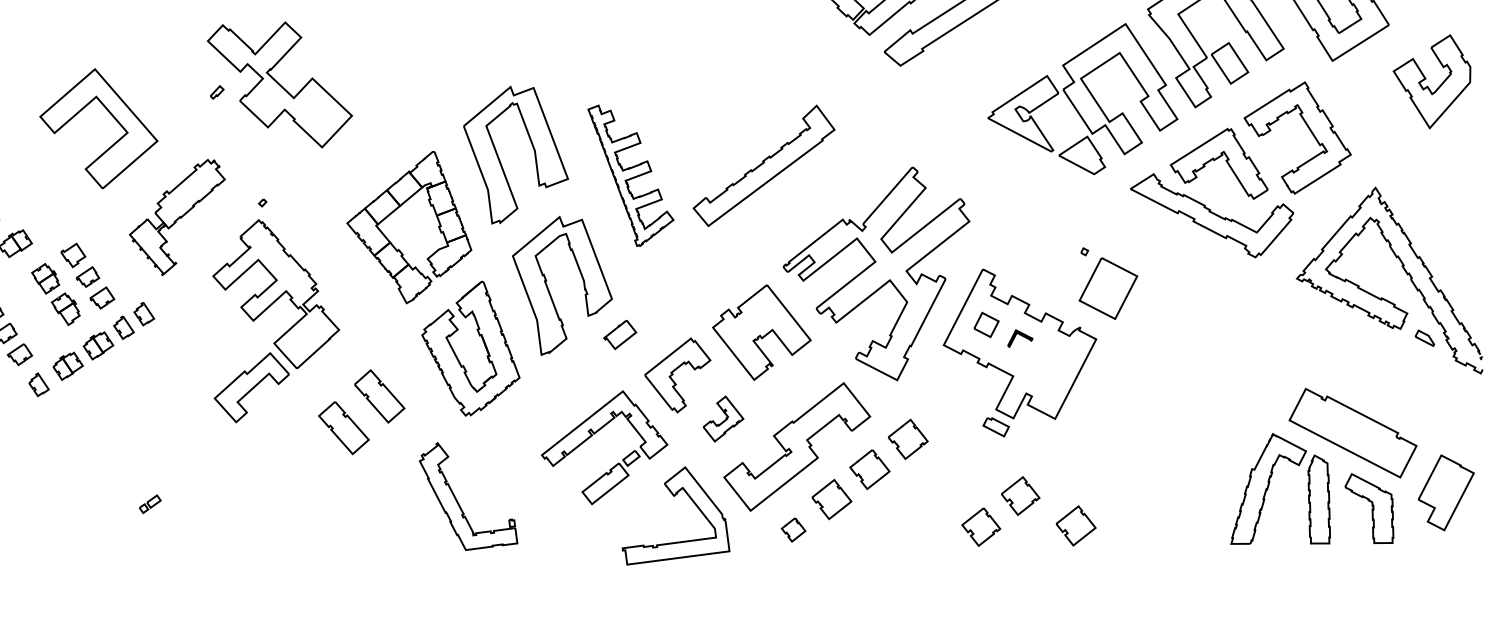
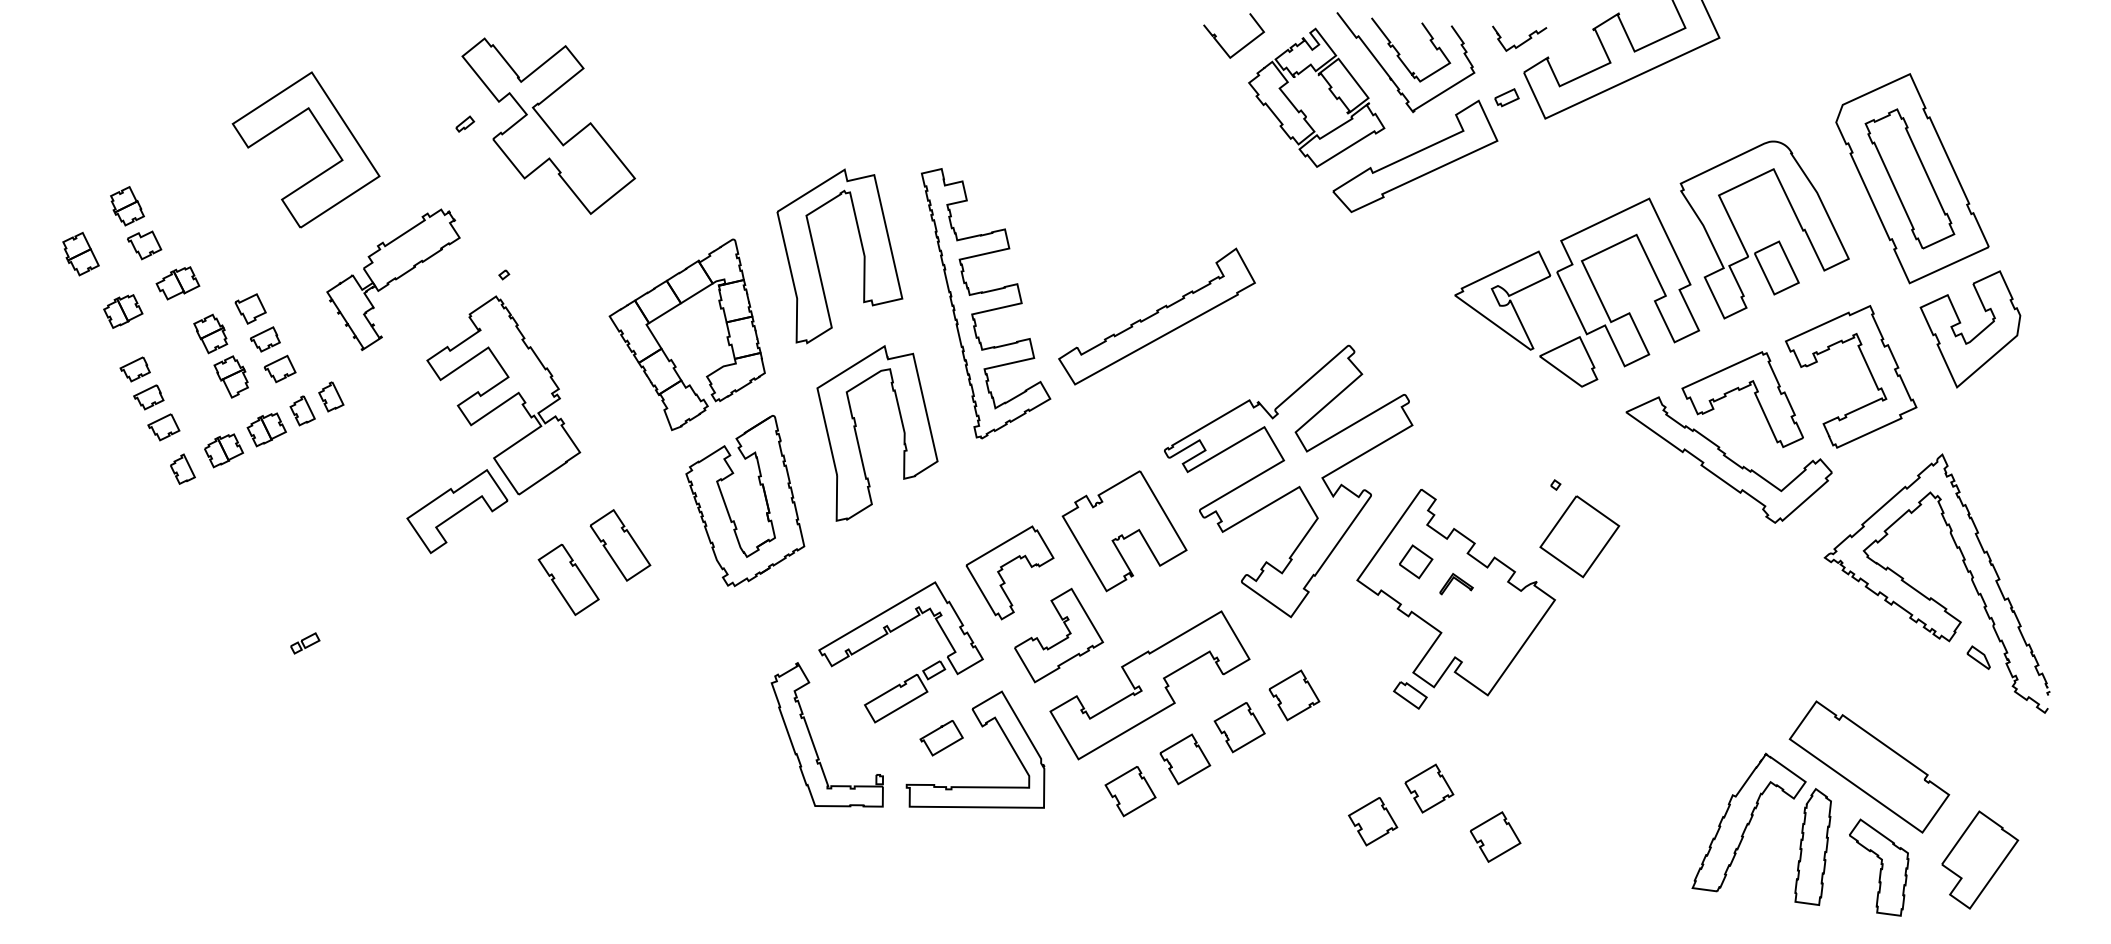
part: (1437, 87) -> (1974, 336), moved
part: (631, 173) -> (985, 303), size x1.43
part: (620, 335) -> (941, 738), moved
part: (723, 418) -> (1059, 635), size x1.67
part: (456, 498) -> (812, 738), moved
part: (793, 529) -> (1130, 791), size x1.67

